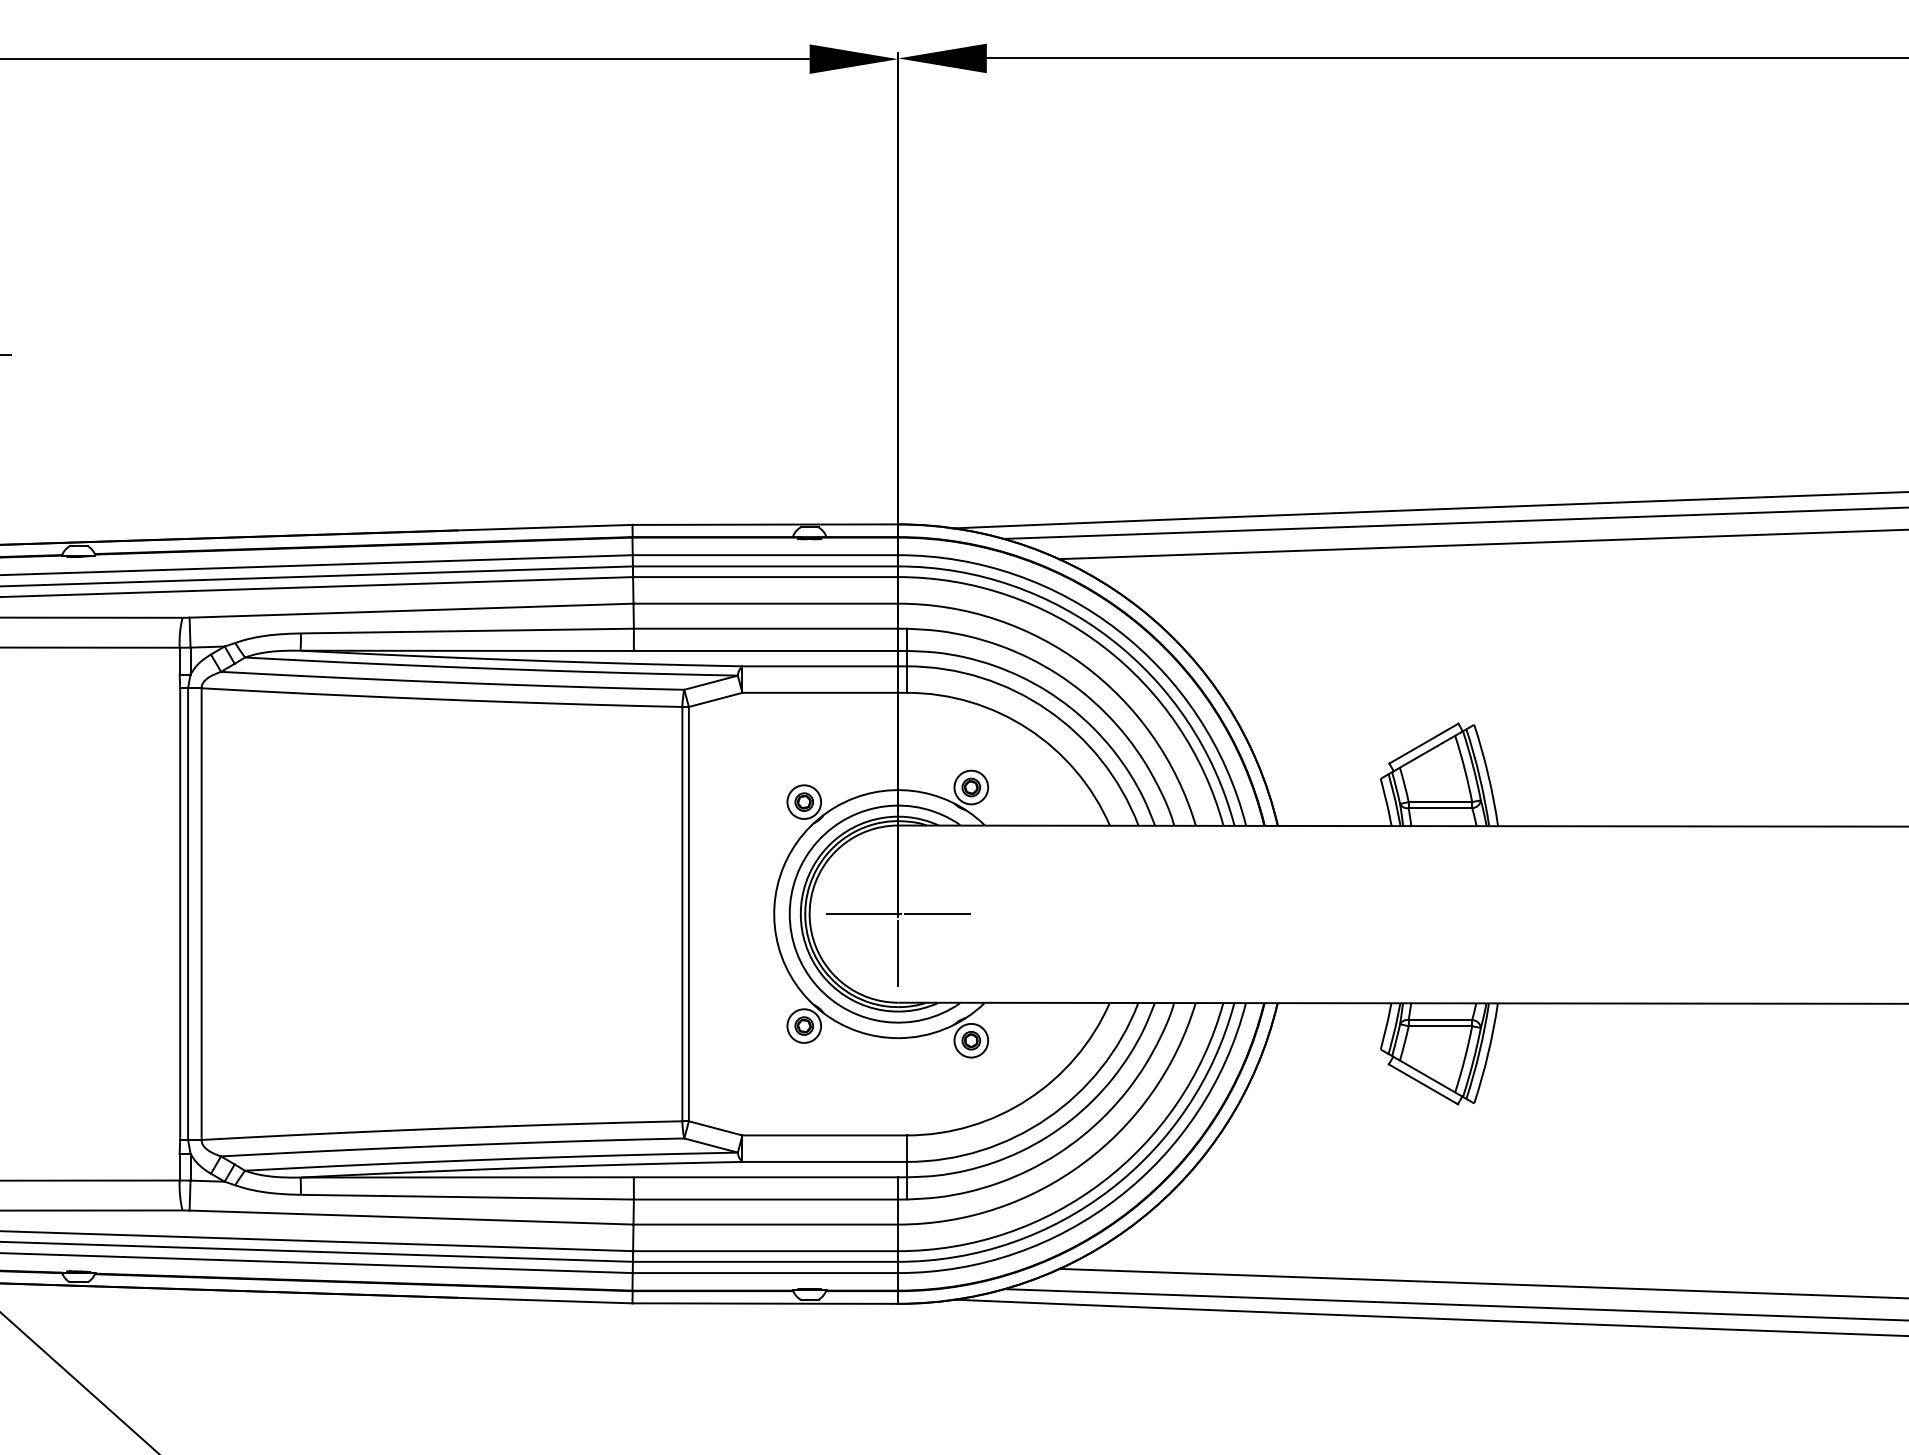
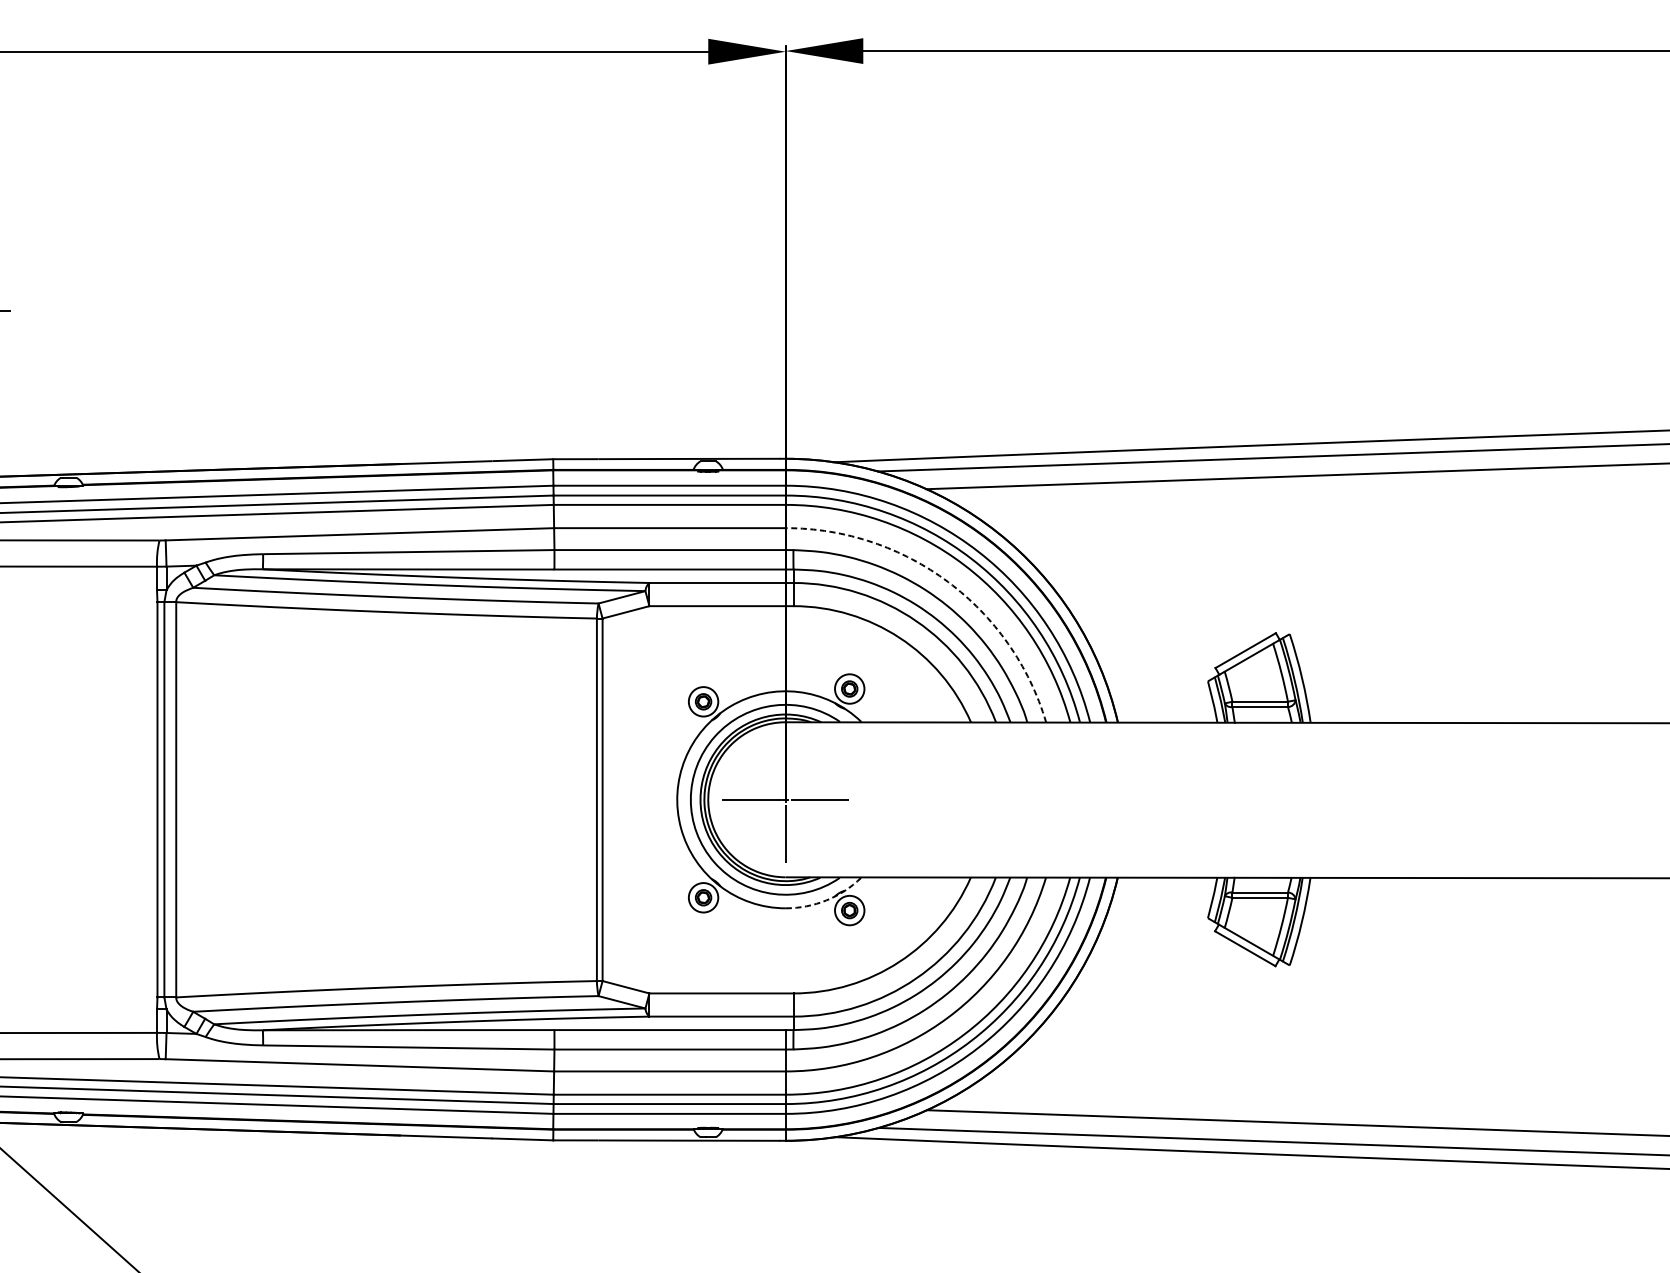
arc: (1083, 665) -> (947, 582), solid -> dashed
arc: (944, 1029) -> (826, 900), solid -> dashed

